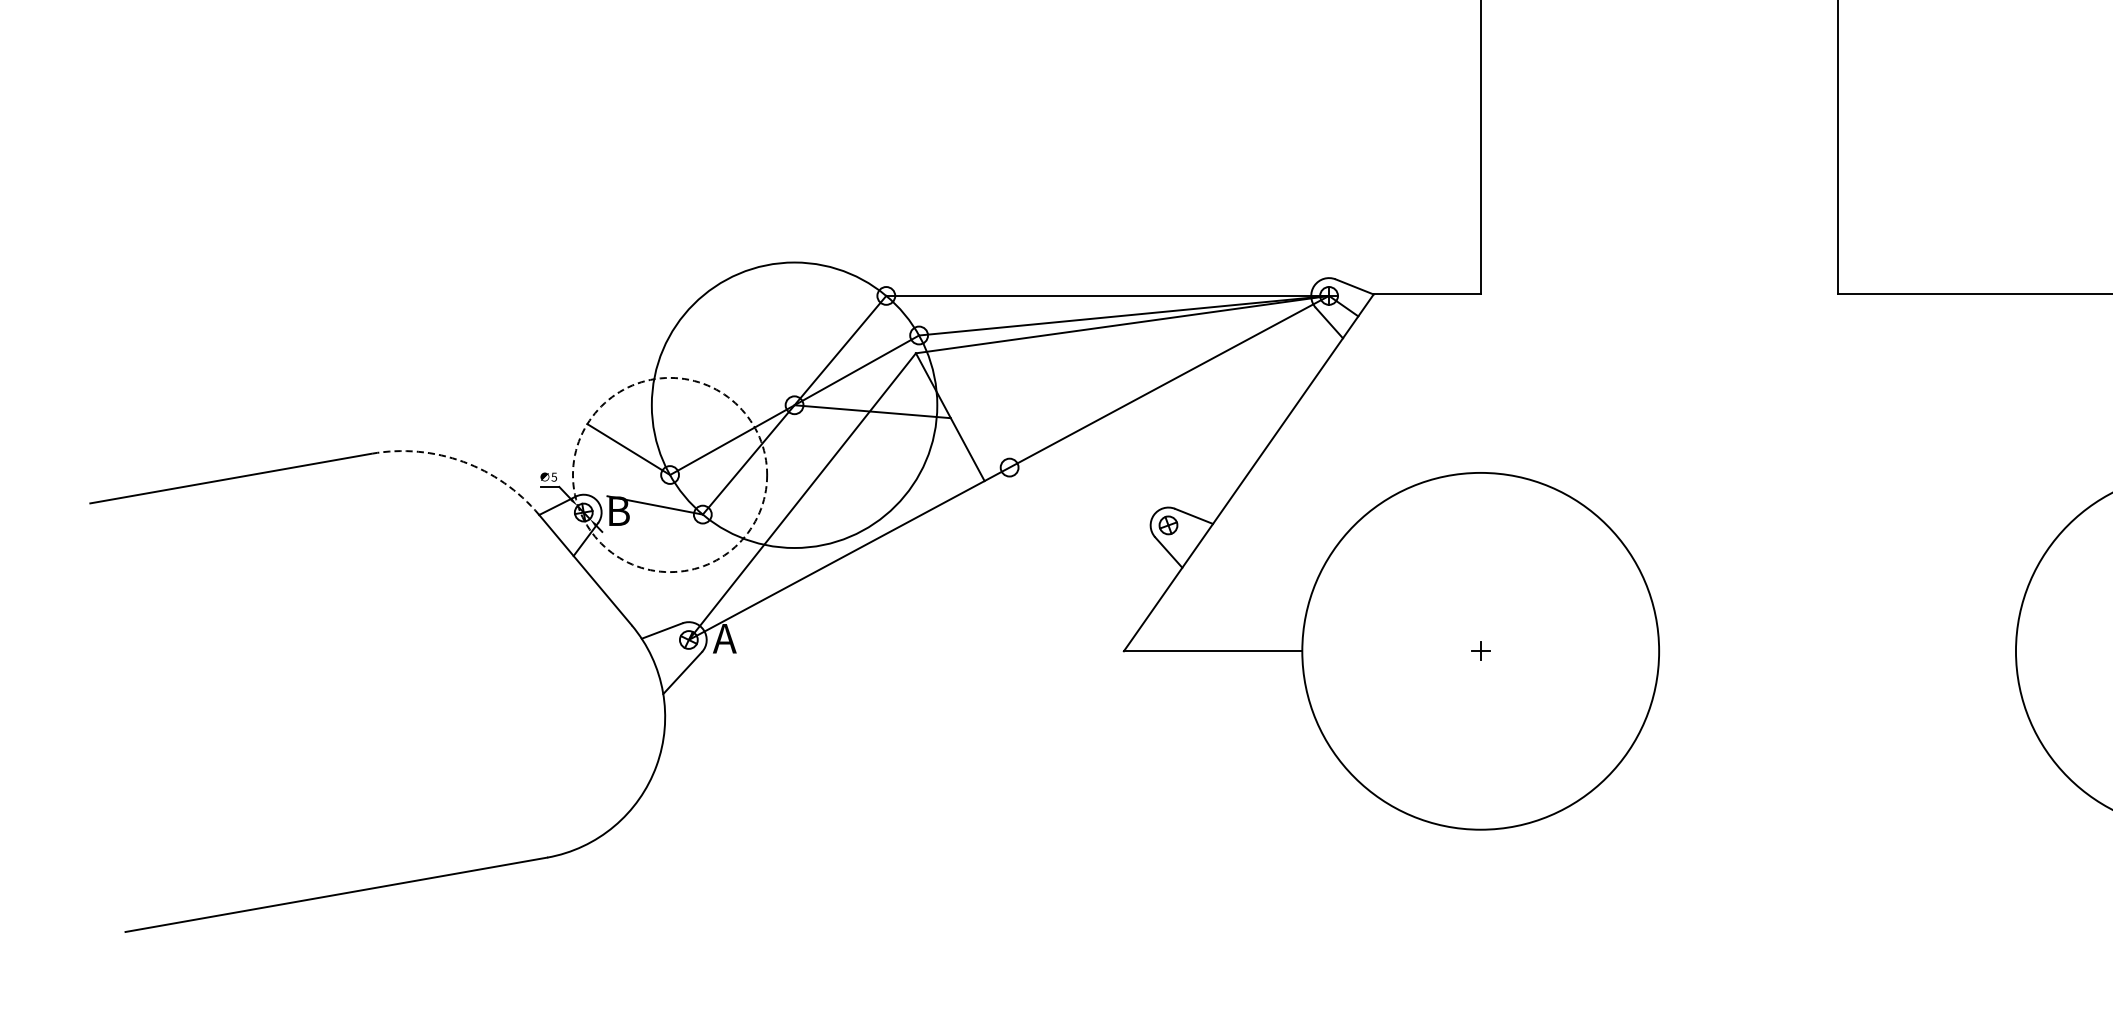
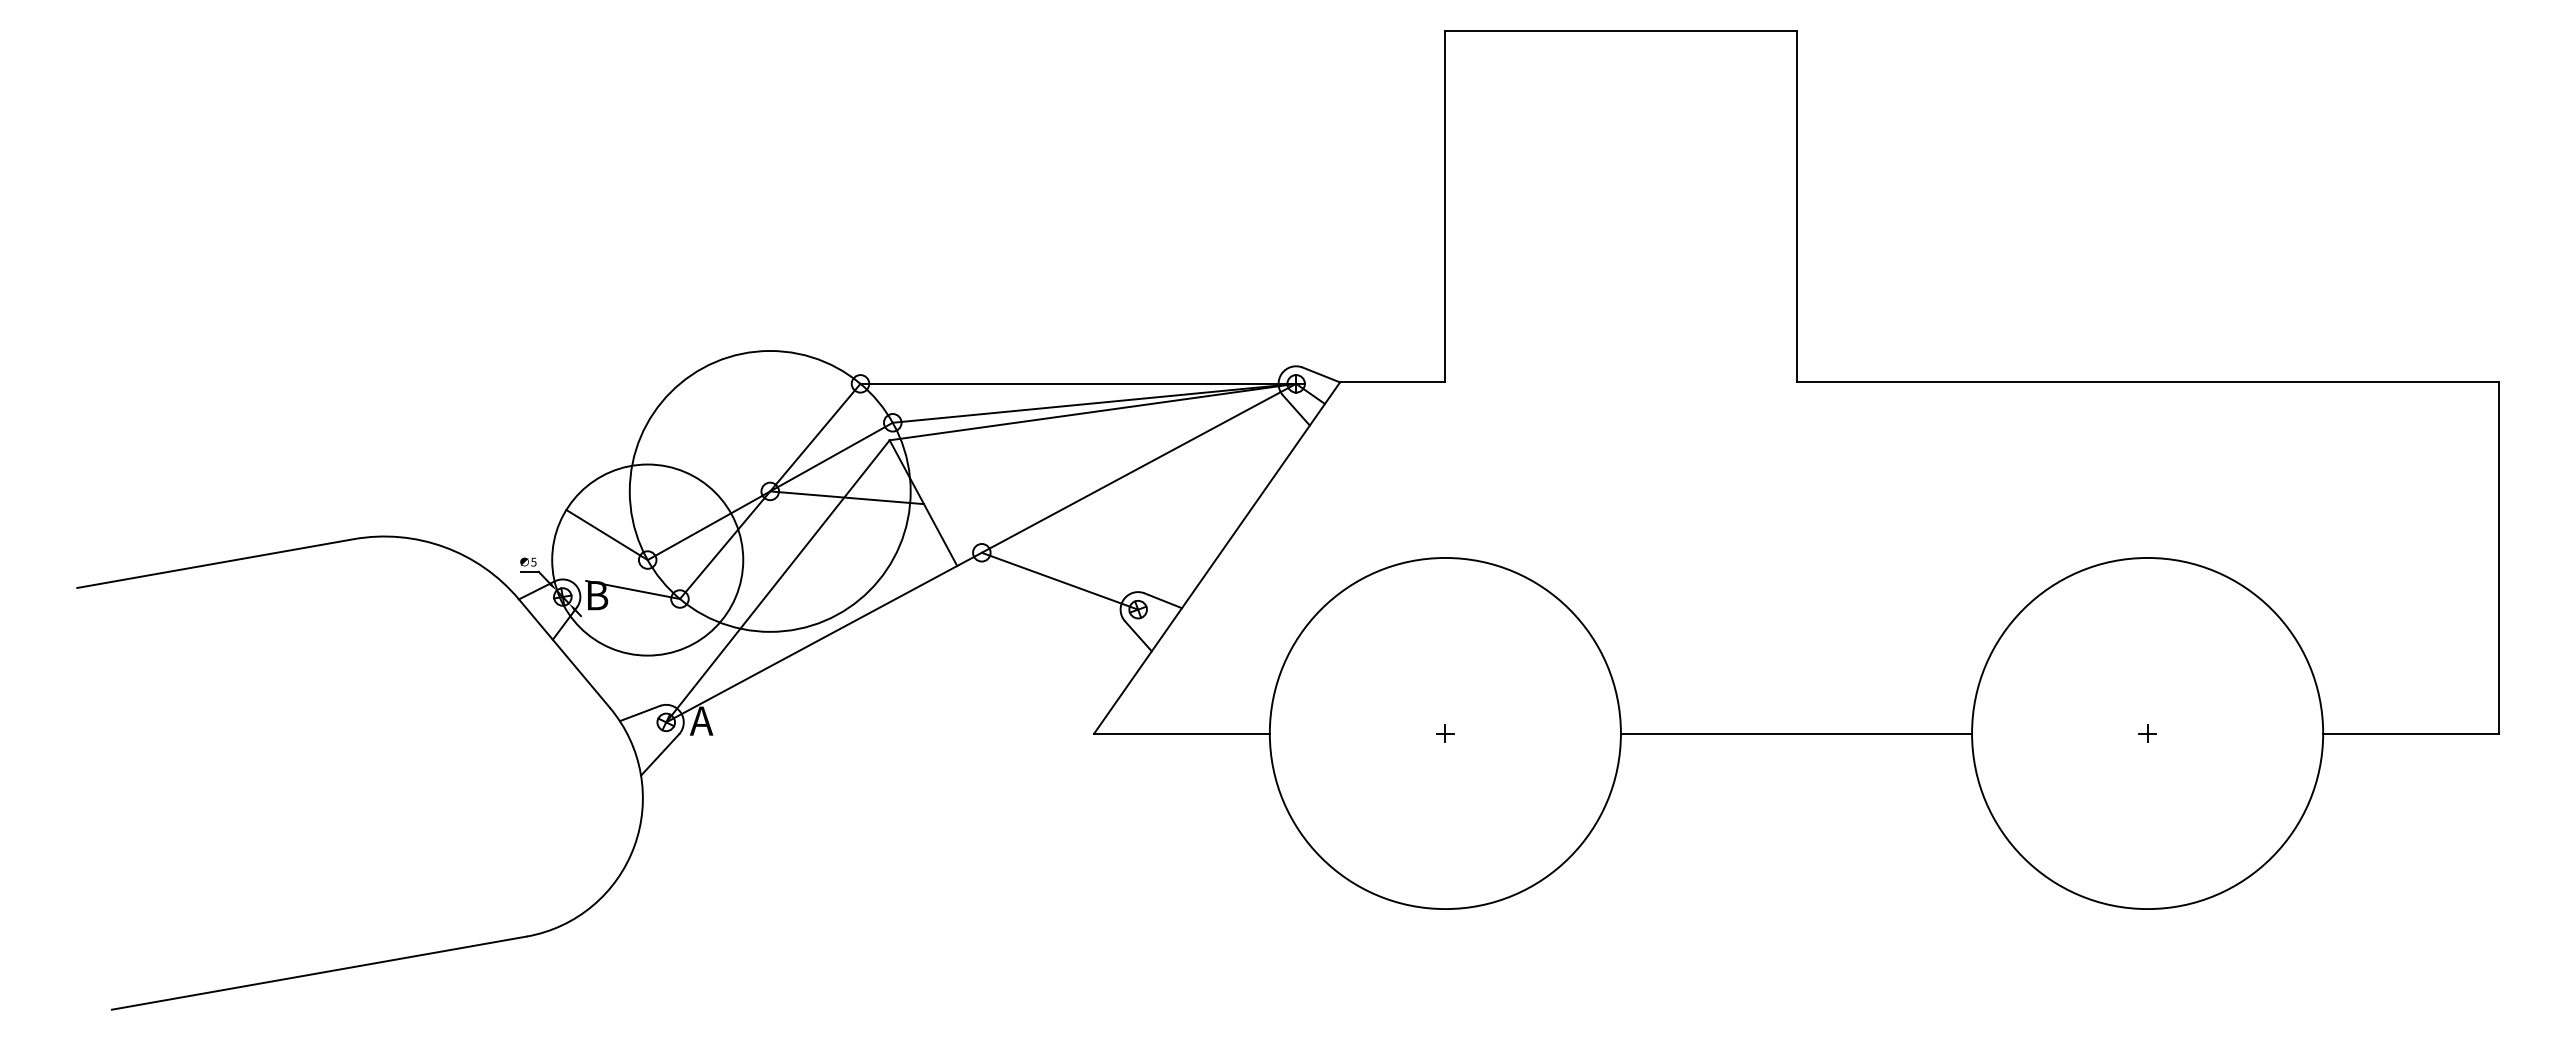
arc: (463, 462) -> (444, 547), dashed -> solid
circle: (669, 474) -> (647, 559), dashed -> solid
line: (1088, 495) -> (1059, 580), added
line: (1837, 651) -> (1796, 733), added

